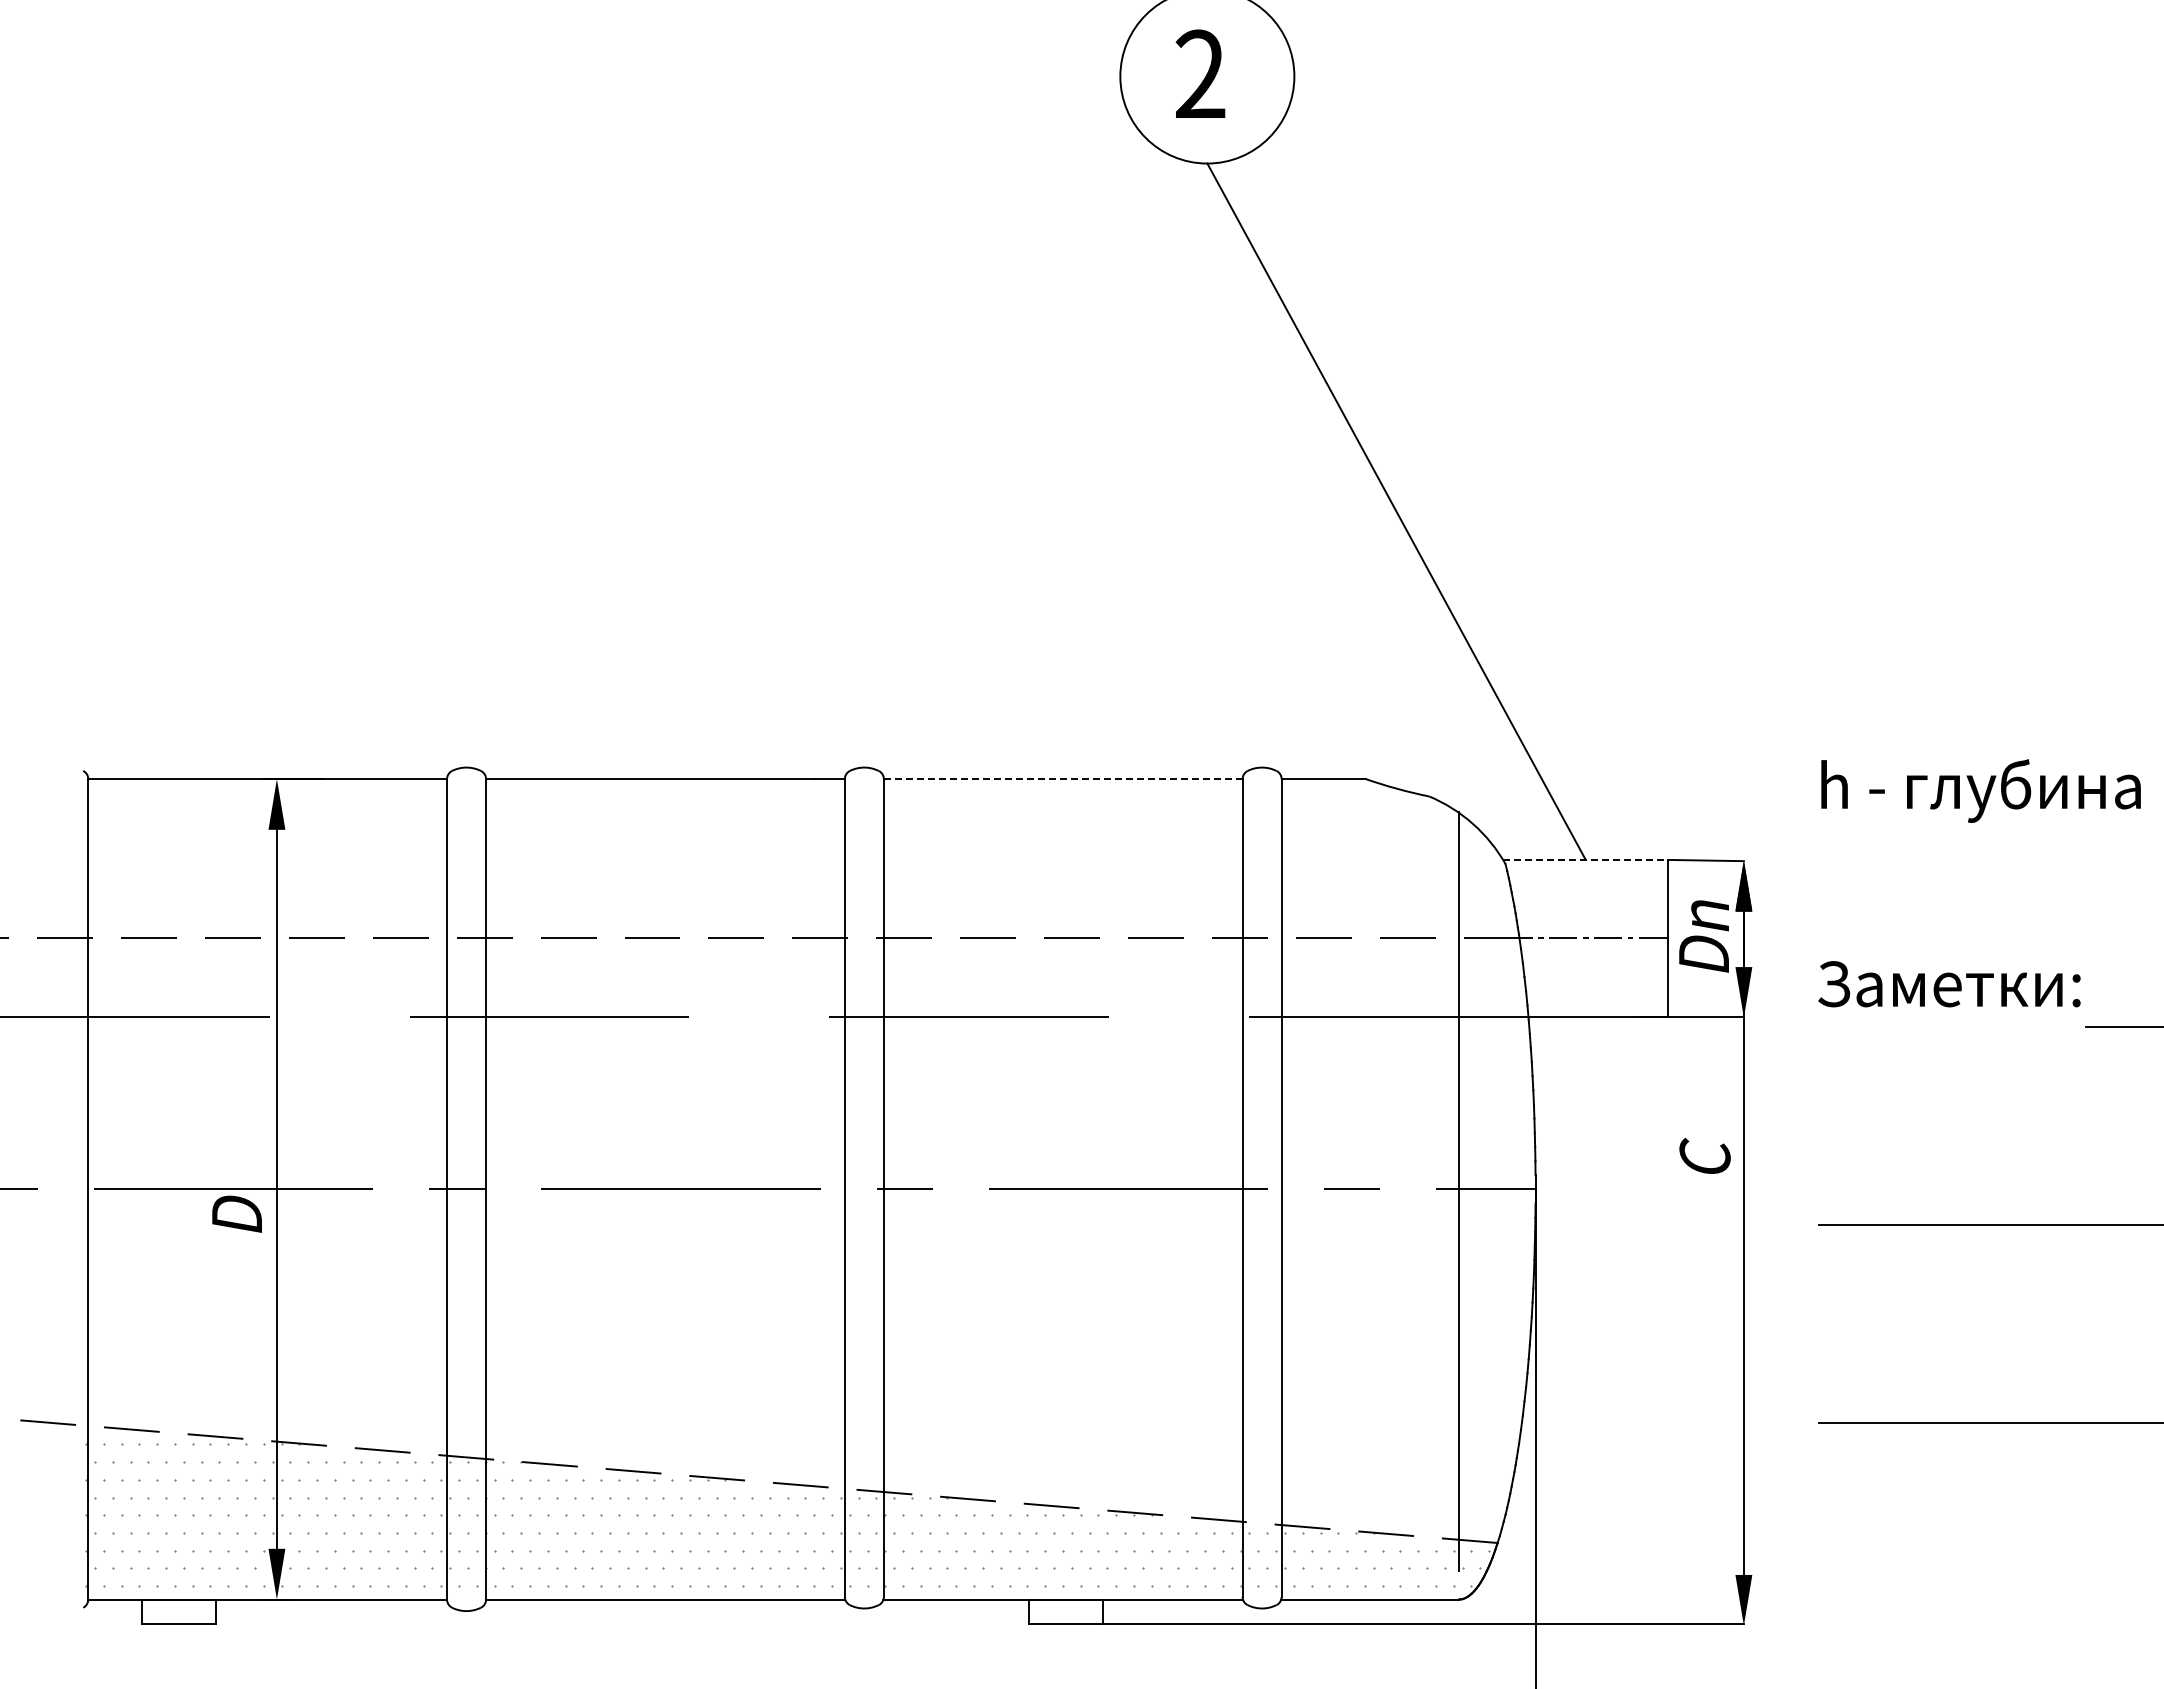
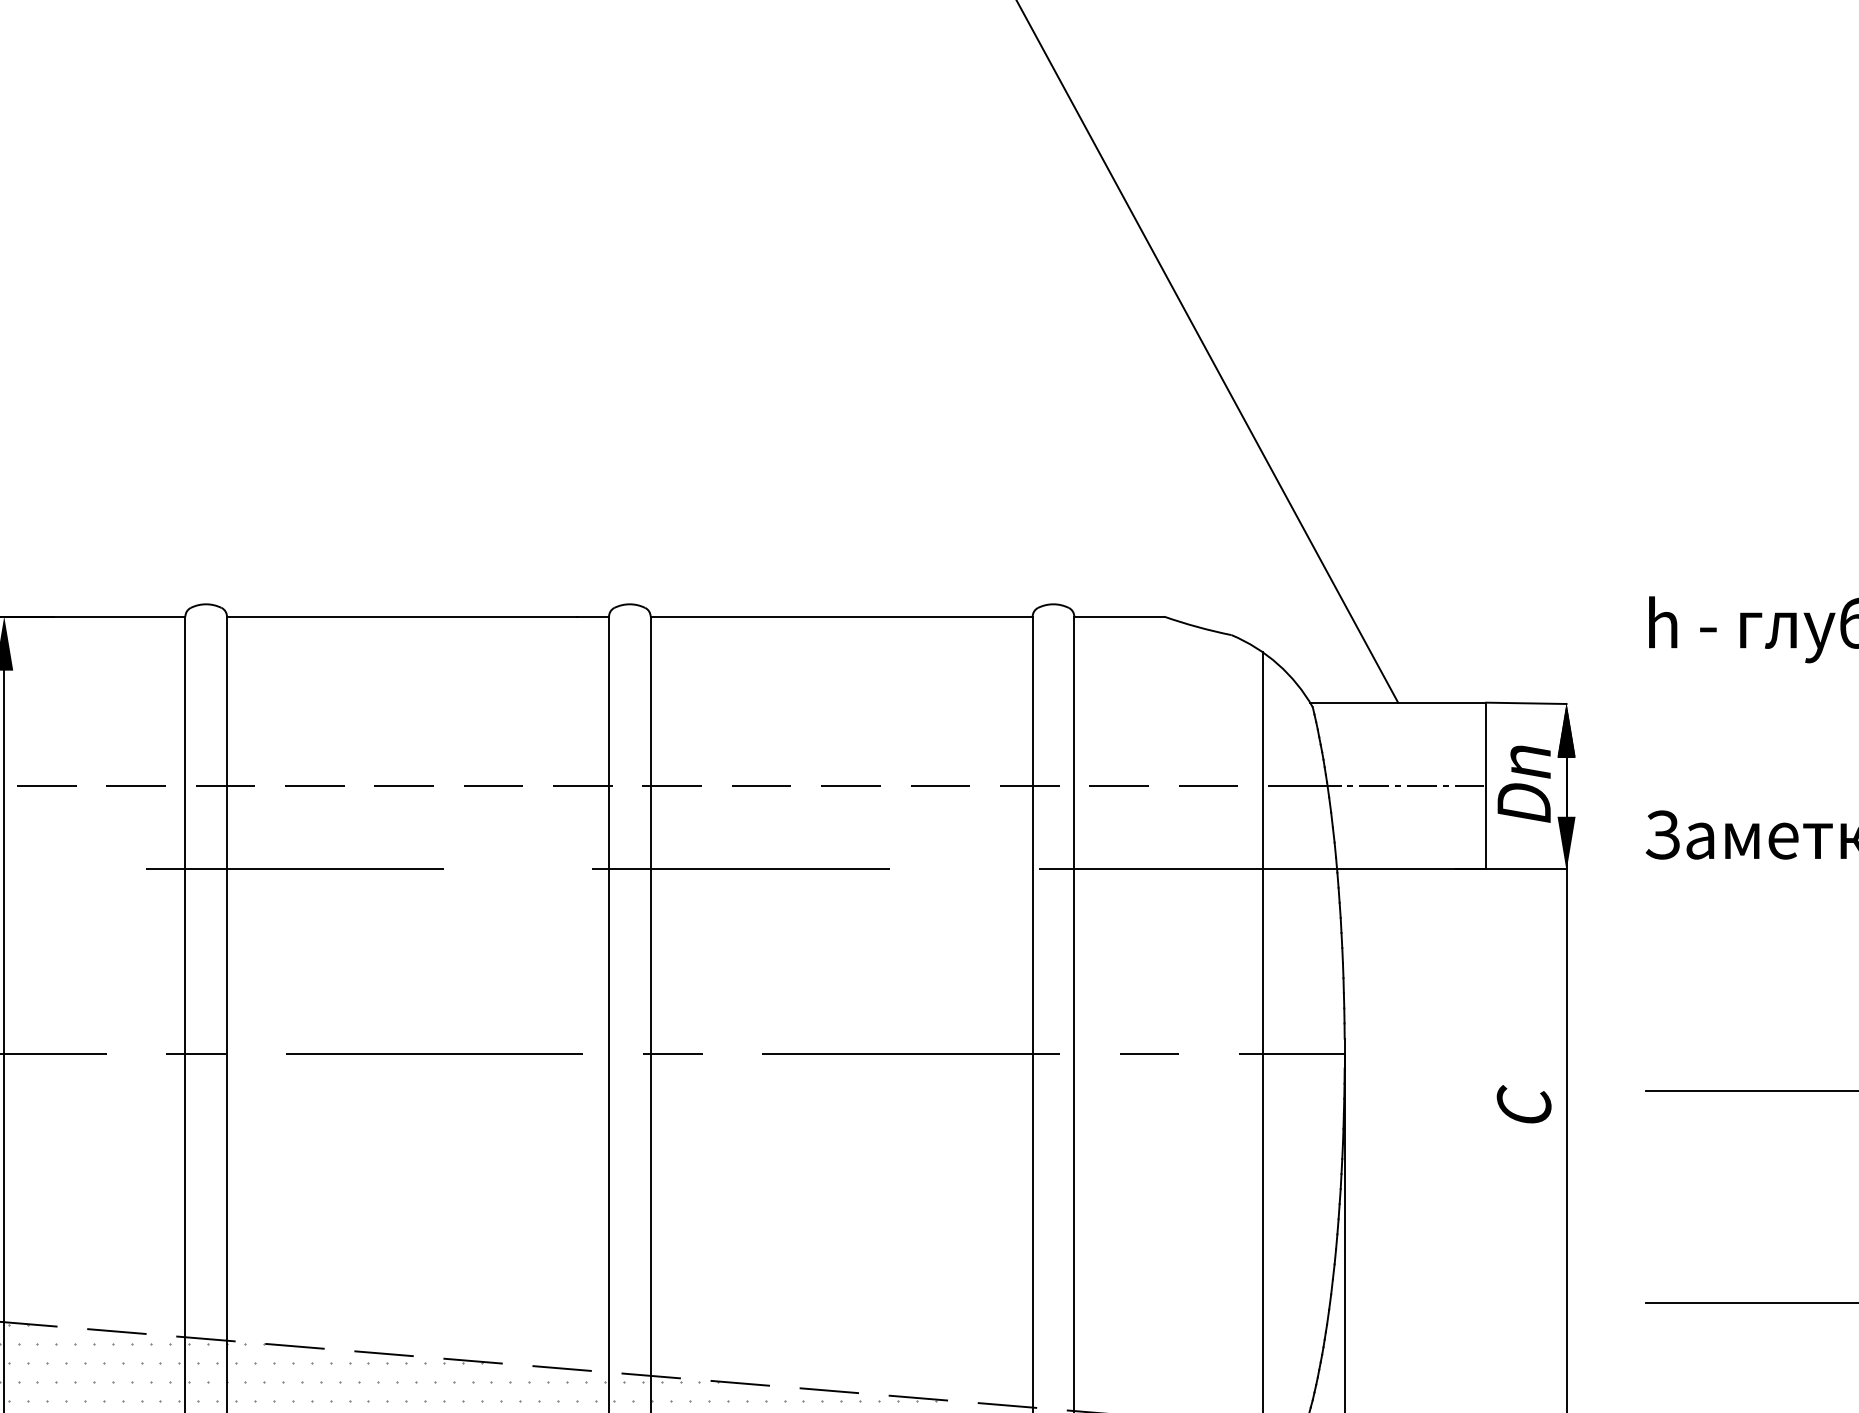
line: (1063, 779) -> (841, 617), dashed -> solid
line: (1585, 859) -> (1397, 702), dashed -> solid
text: (1704, 1155) -> (1523, 1103), moved

